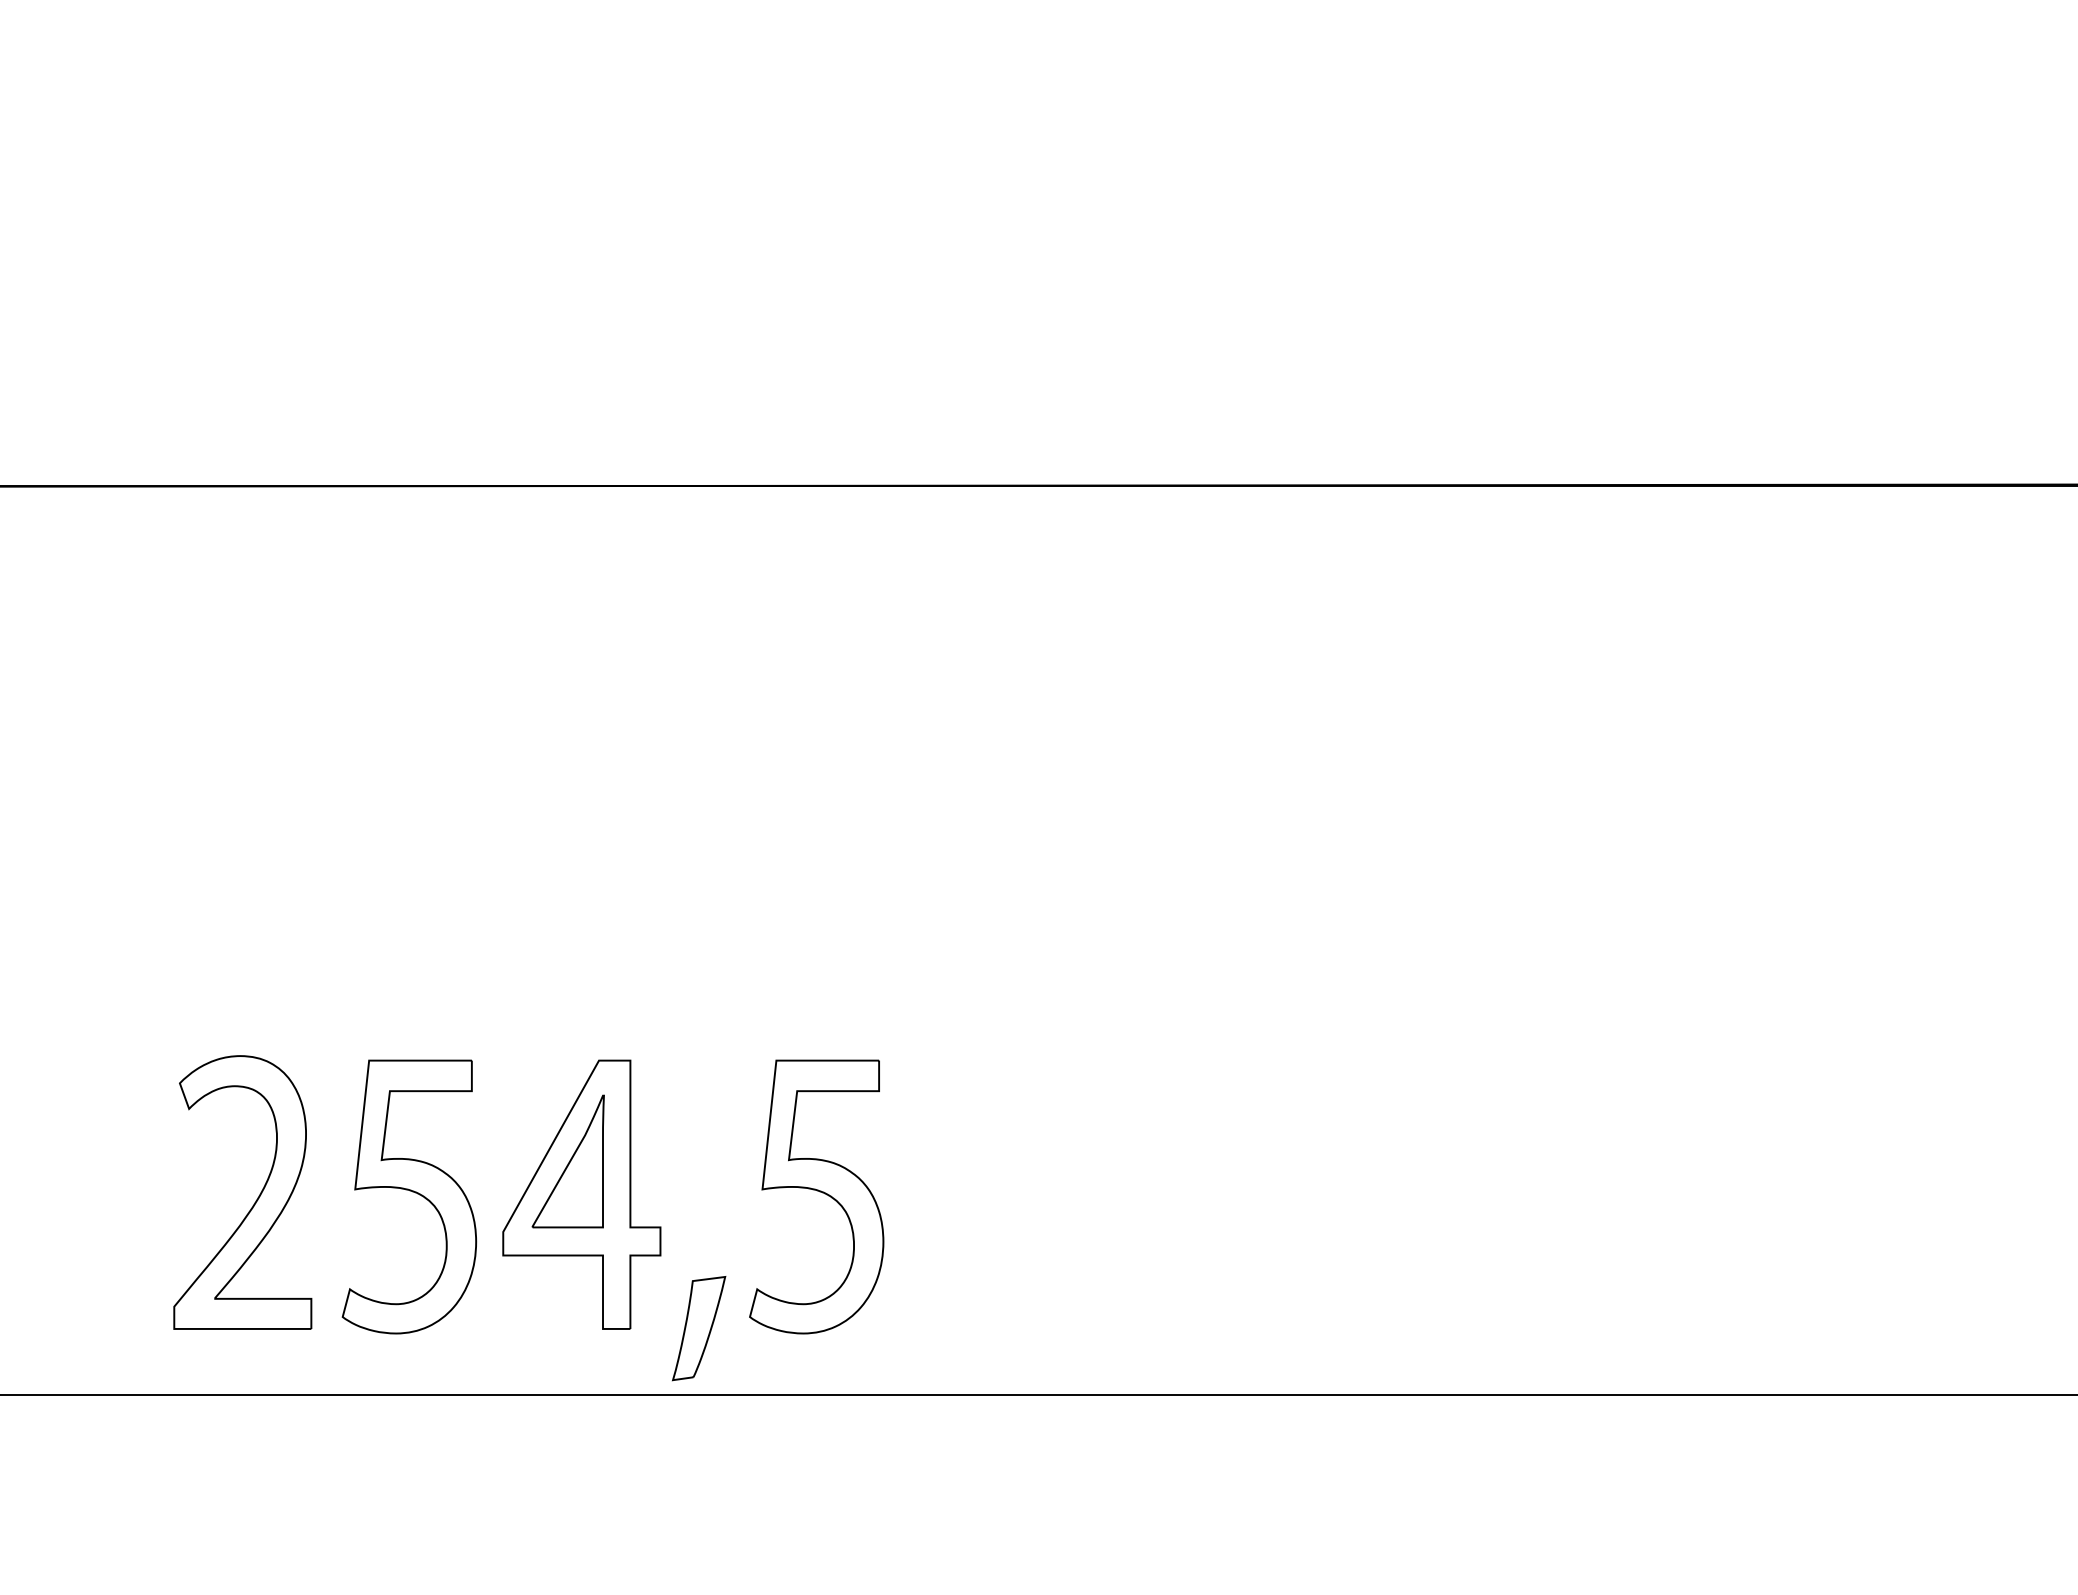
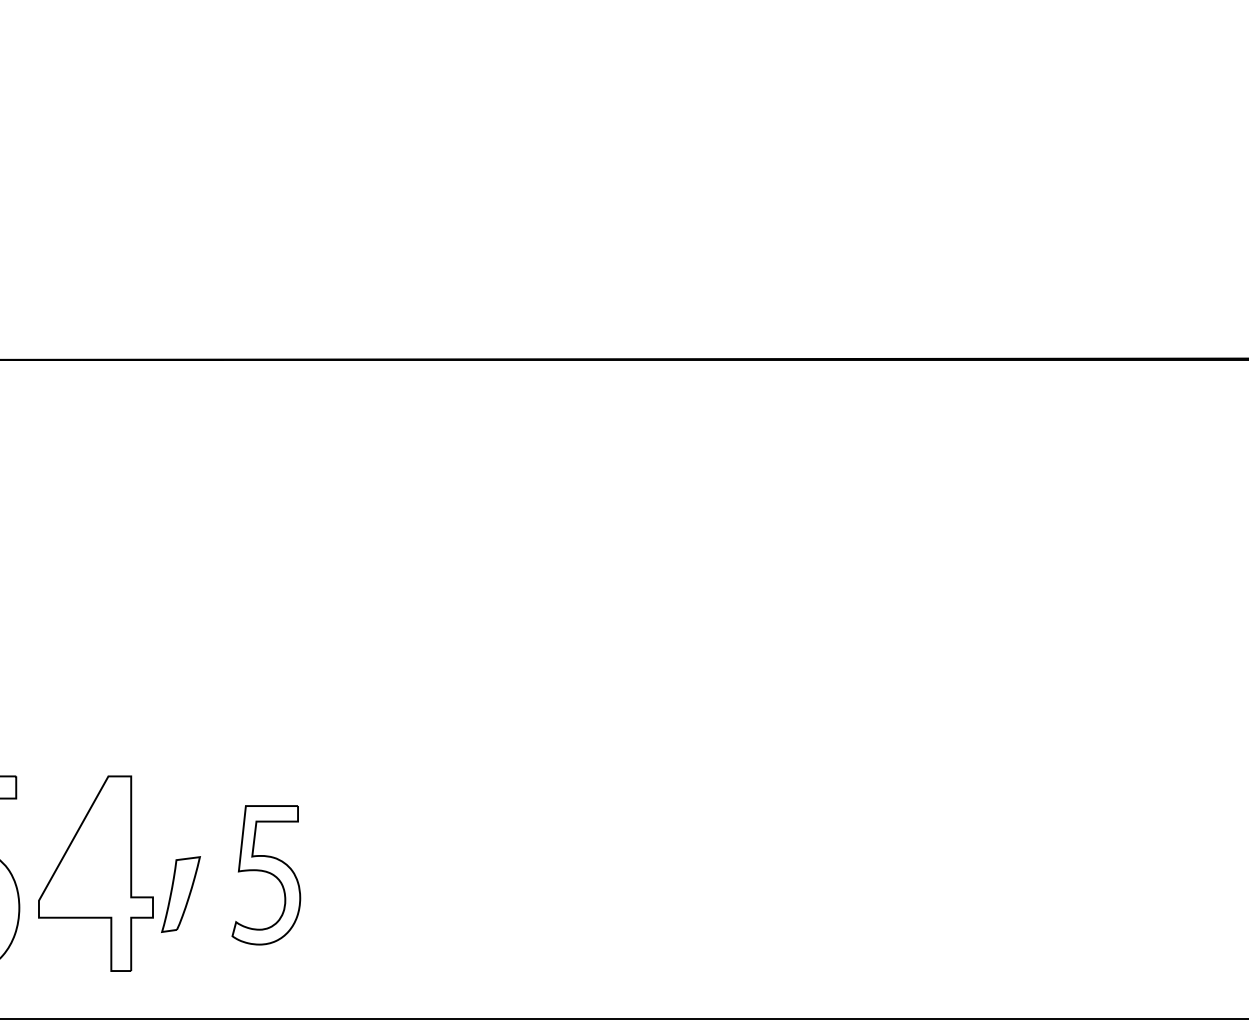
part: (567, 1161) -> (85, 849), removed
part: (816, 1196) -> (266, 874), size x0.7
part: (699, 1328) -> (181, 894), moved

